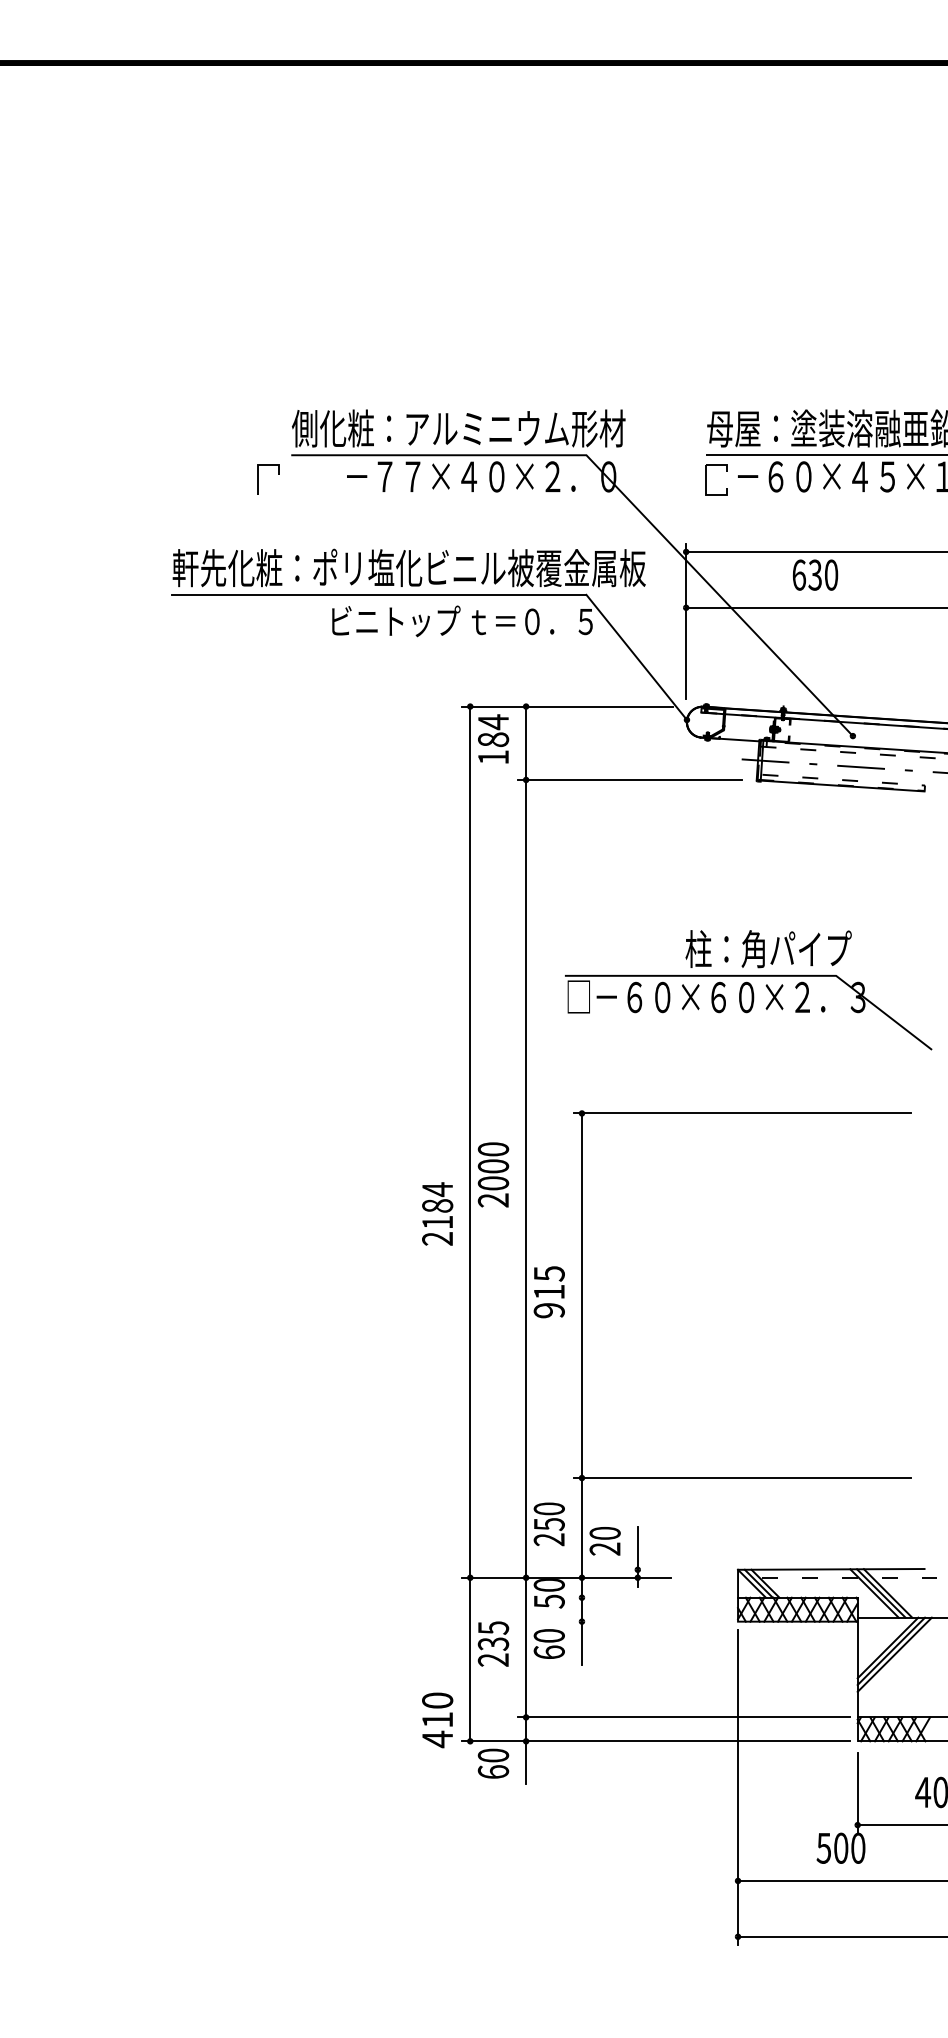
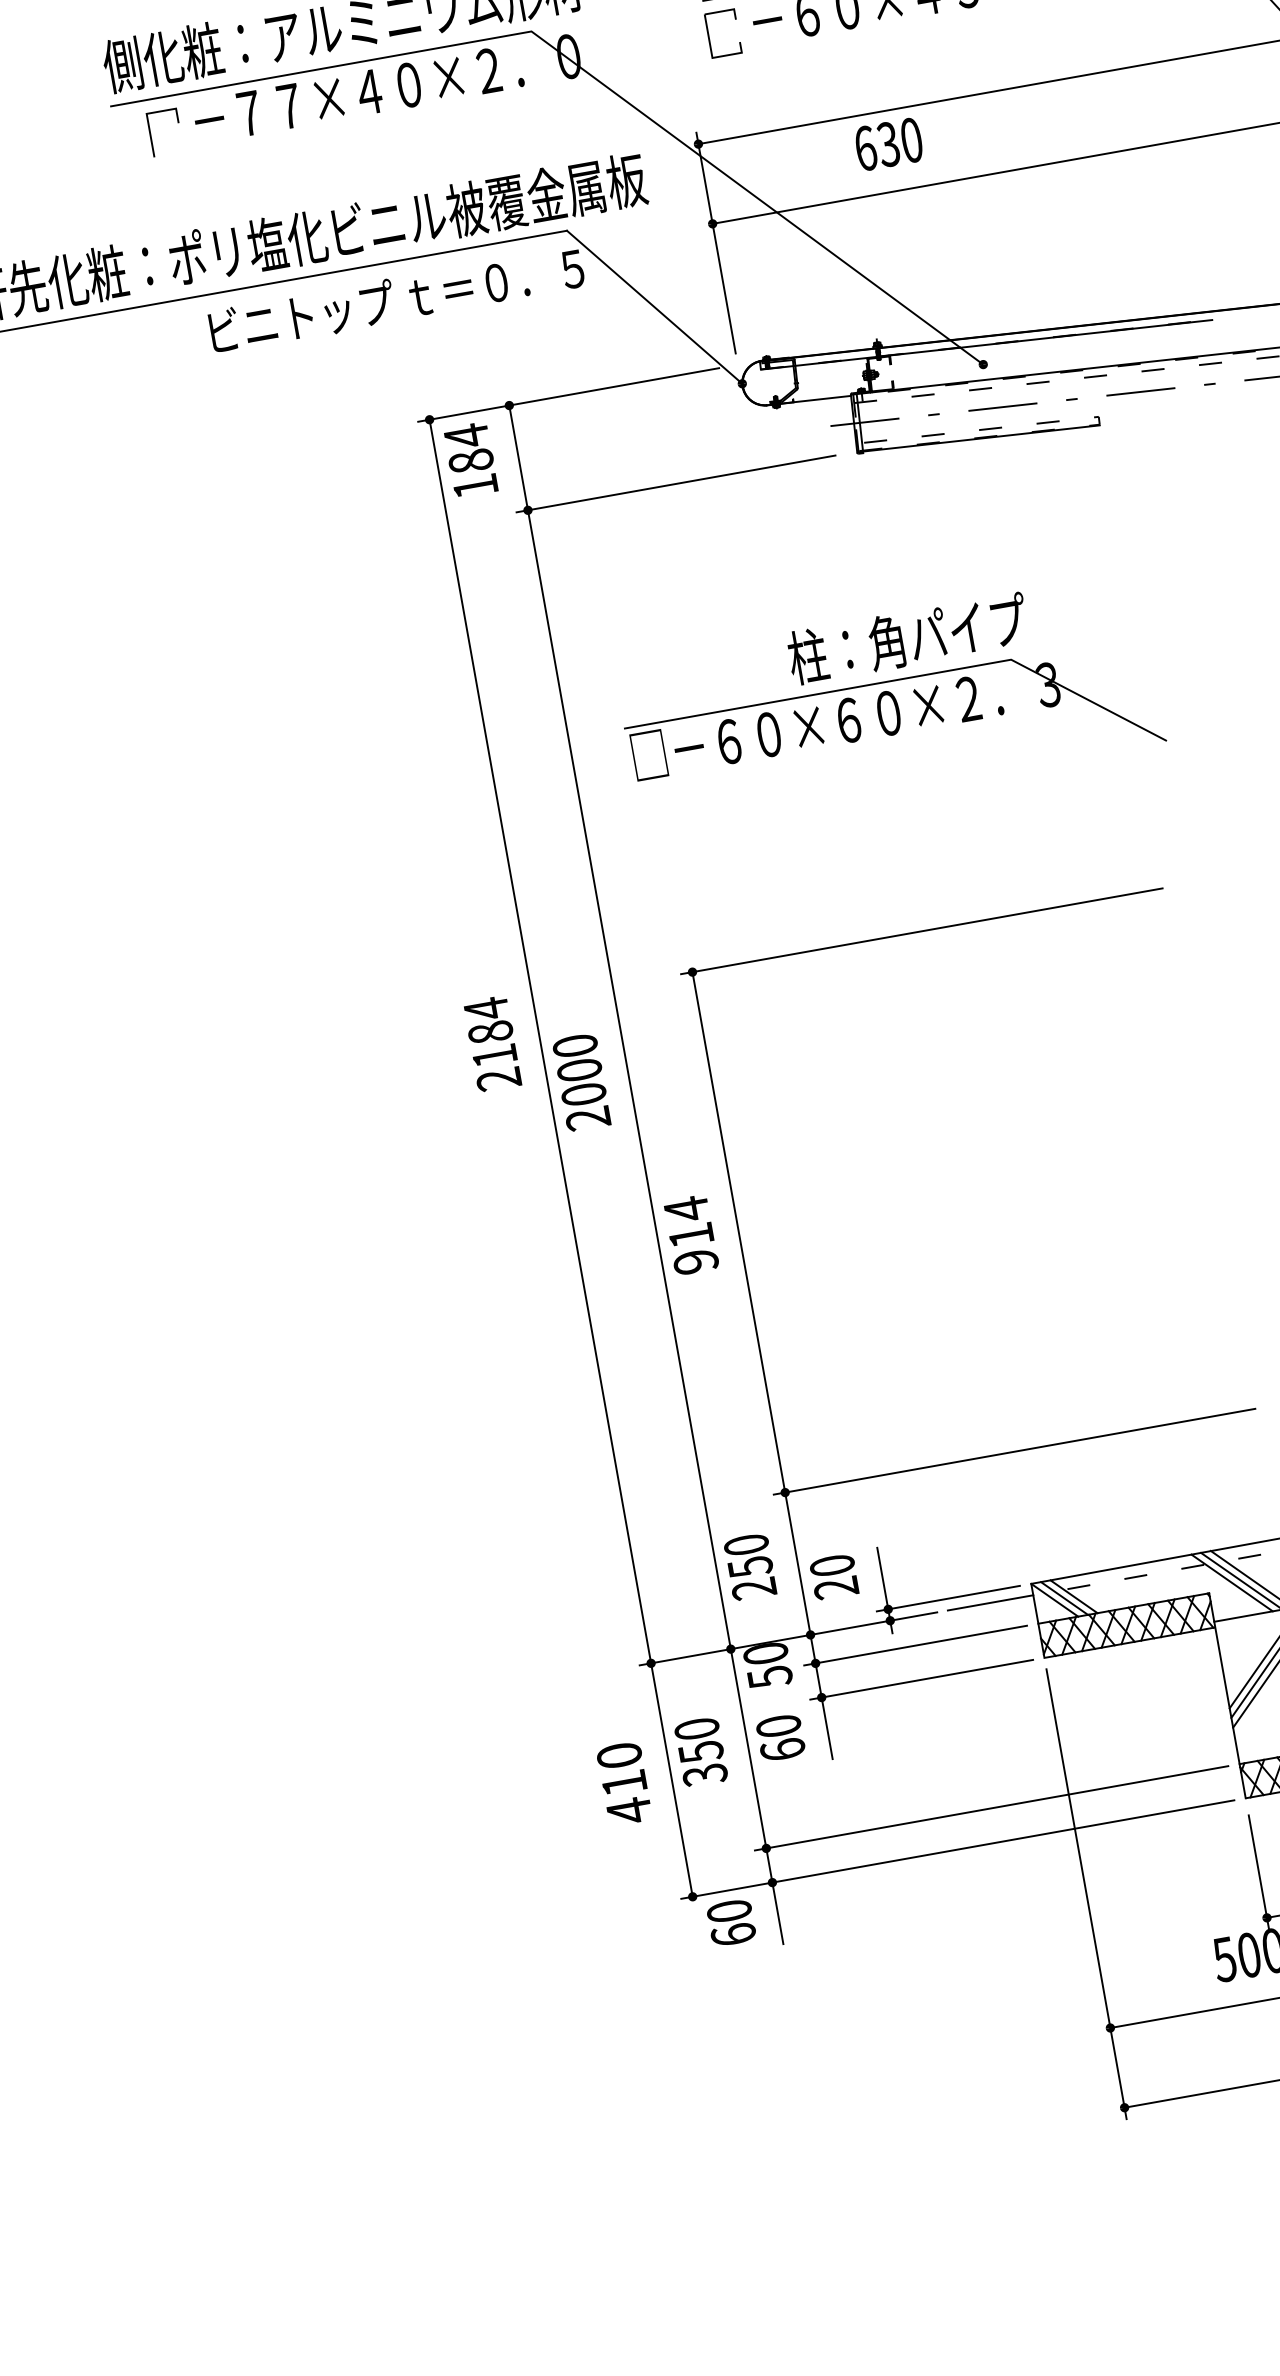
line: (258, 479) -> (150, 134), moved
part: (748, 990) -> (889, 702), moved
text: (437, 1213) -> (492, 1043), moved
text: (549, 1273) -> (686, 1208), 915 -> 914
line: (679, 1569) -> (947, 1598), added
line: (708, 1577) -> (991, 1602), added
line: (651, 1597) -> (914, 1645), added
line: (651, 1621) -> (920, 1679), added
text: (493, 1643) -> (700, 1751), 235 -> 350
text: (437, 1720) -> (624, 1784), moved

